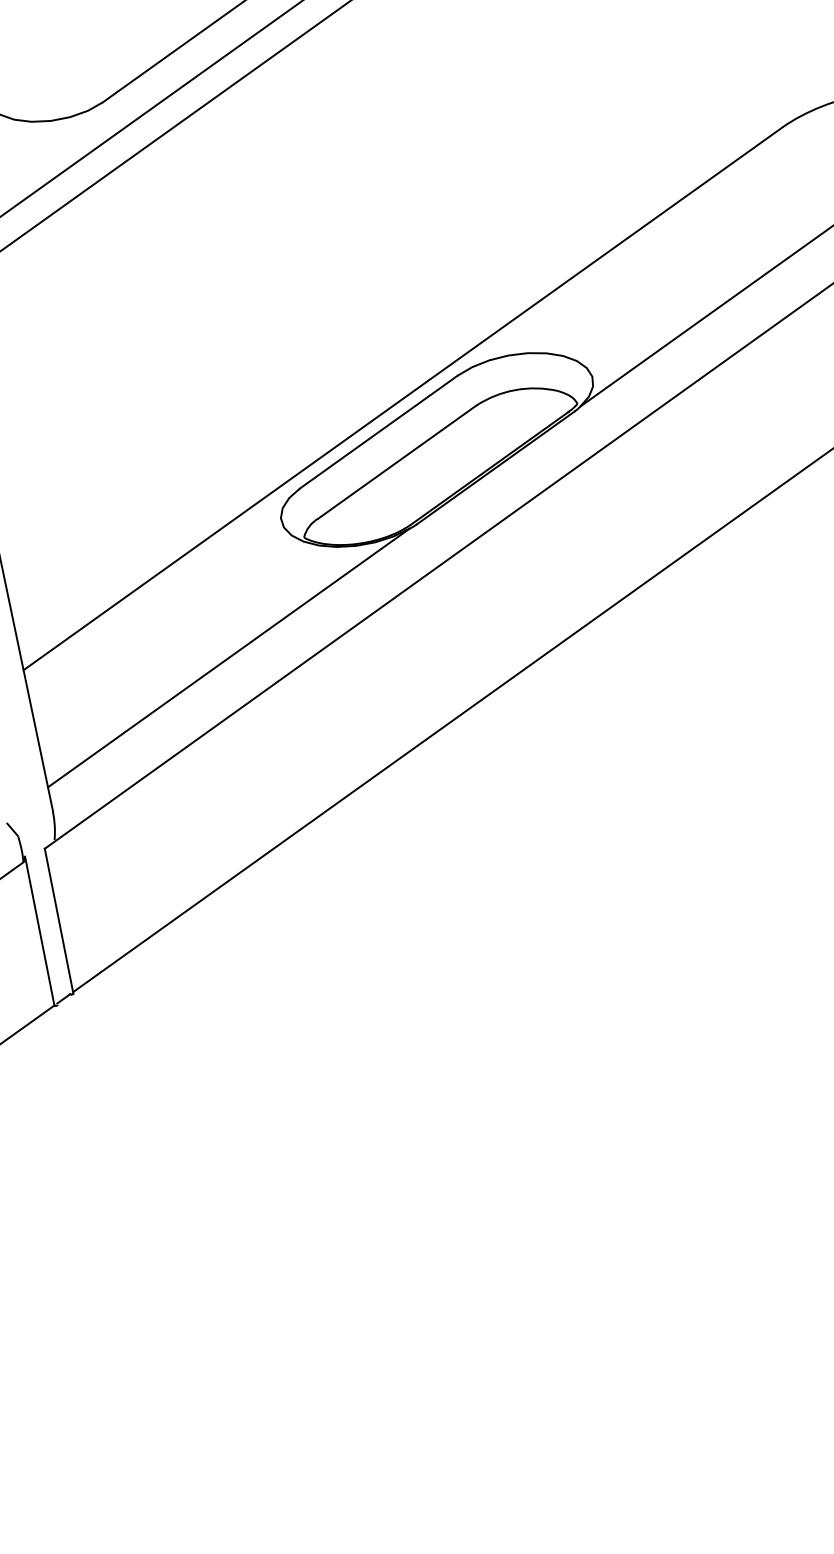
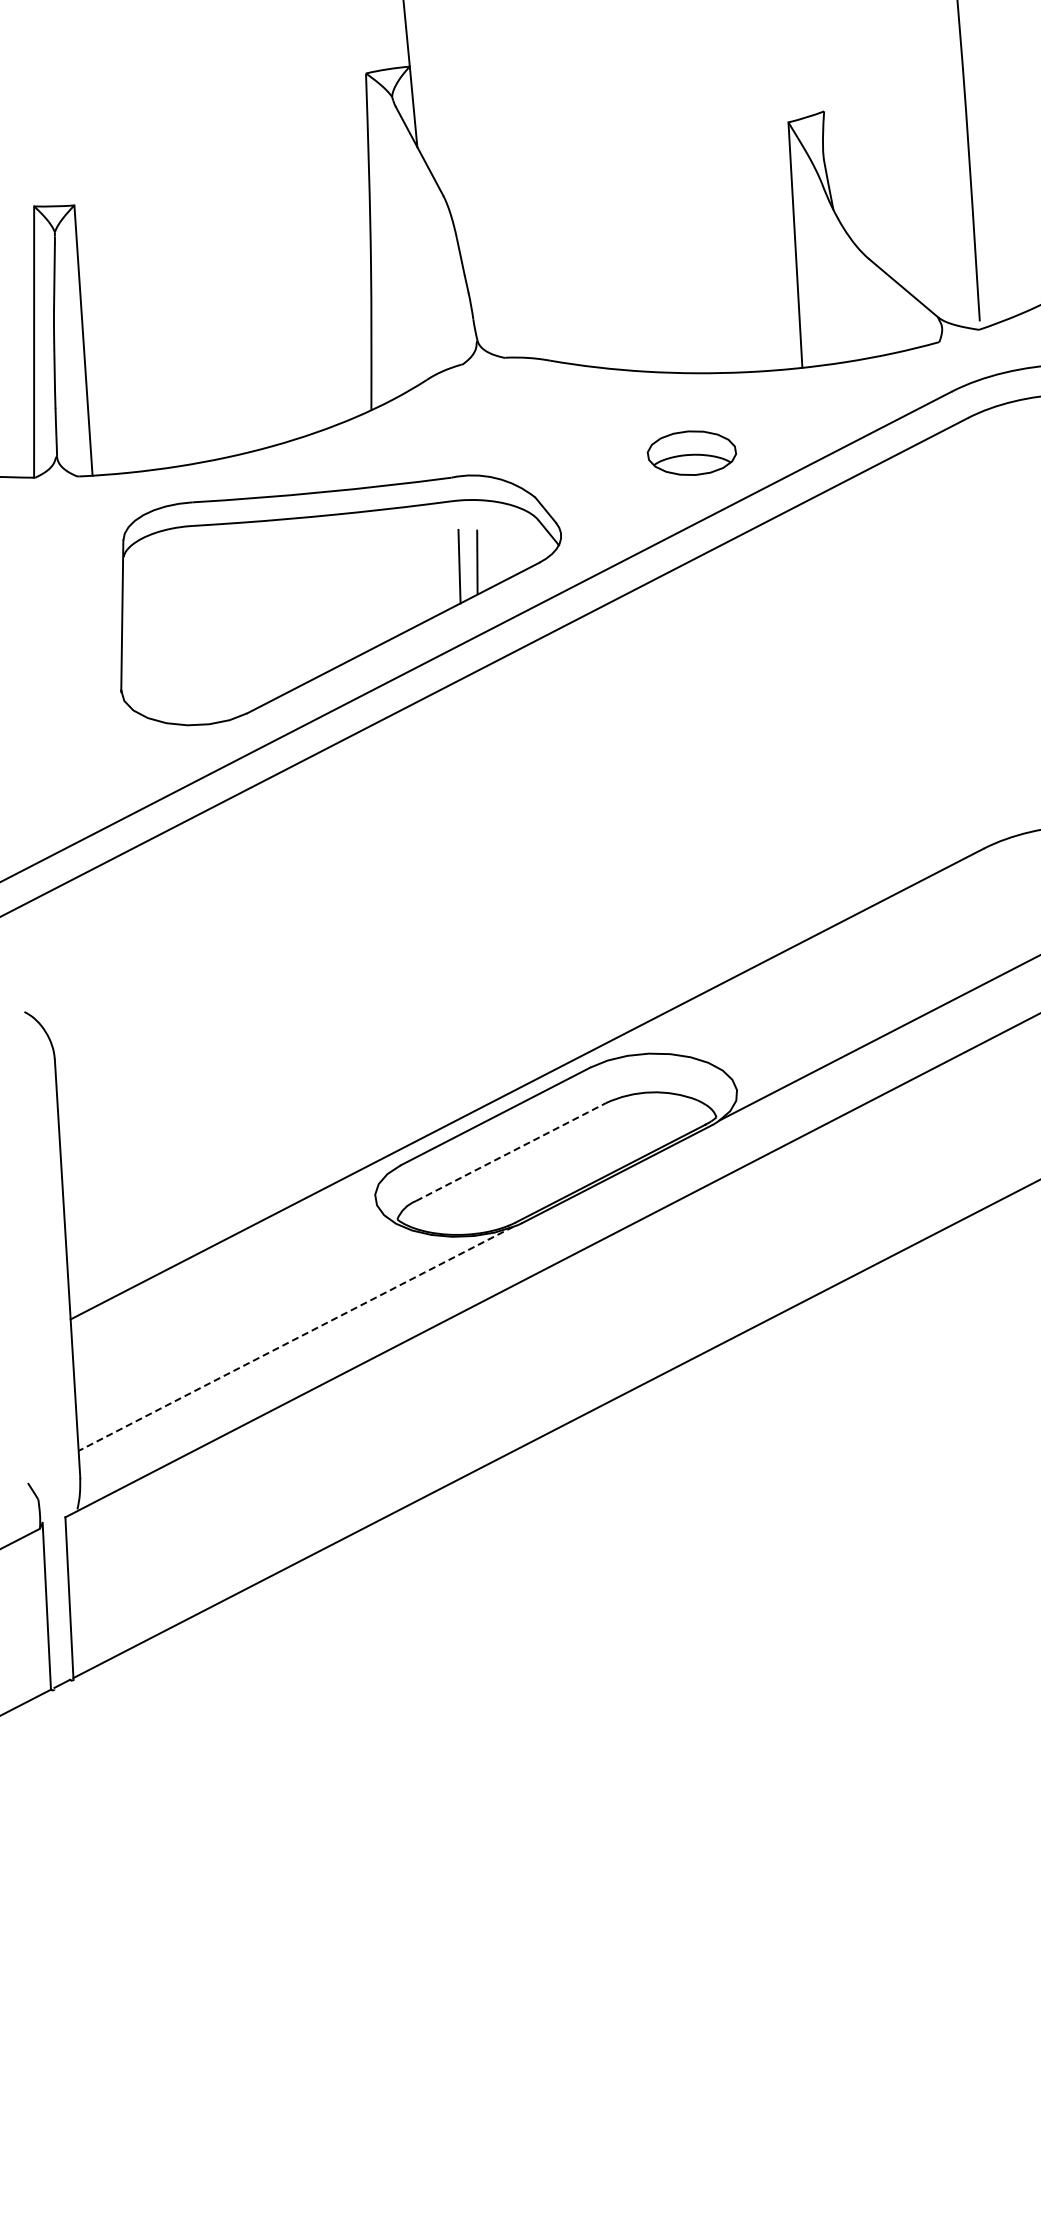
line: (396, 462) -> (510, 1152), solid -> dashed
line: (229, 657) -> (296, 1338), solid -> dashed

